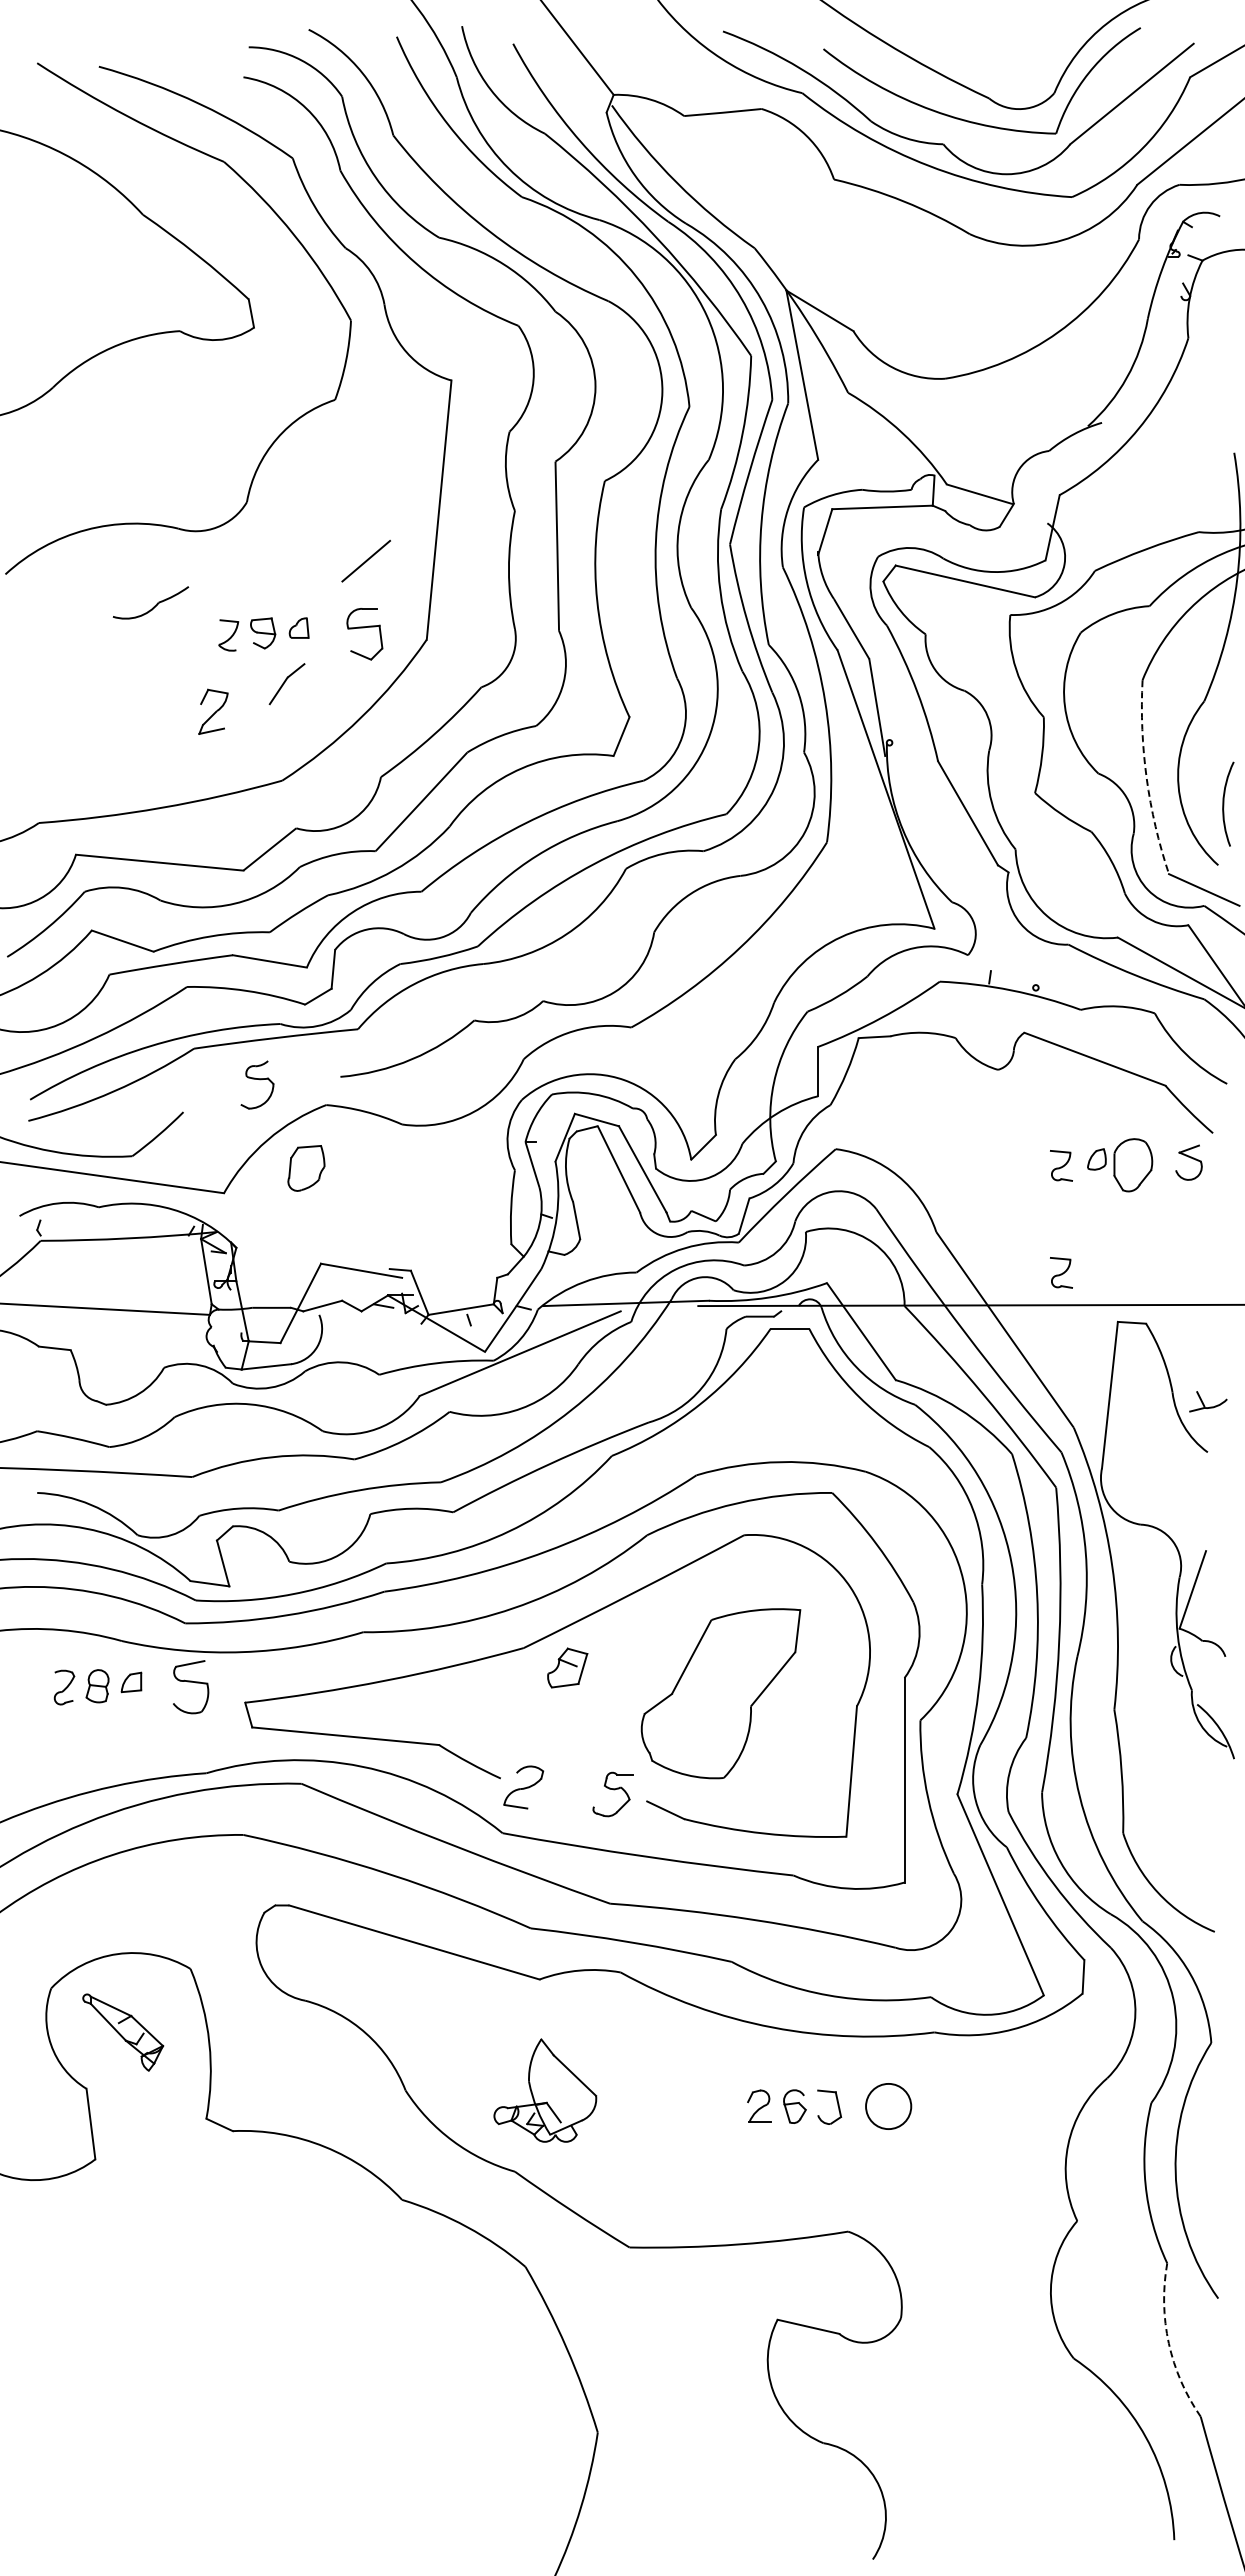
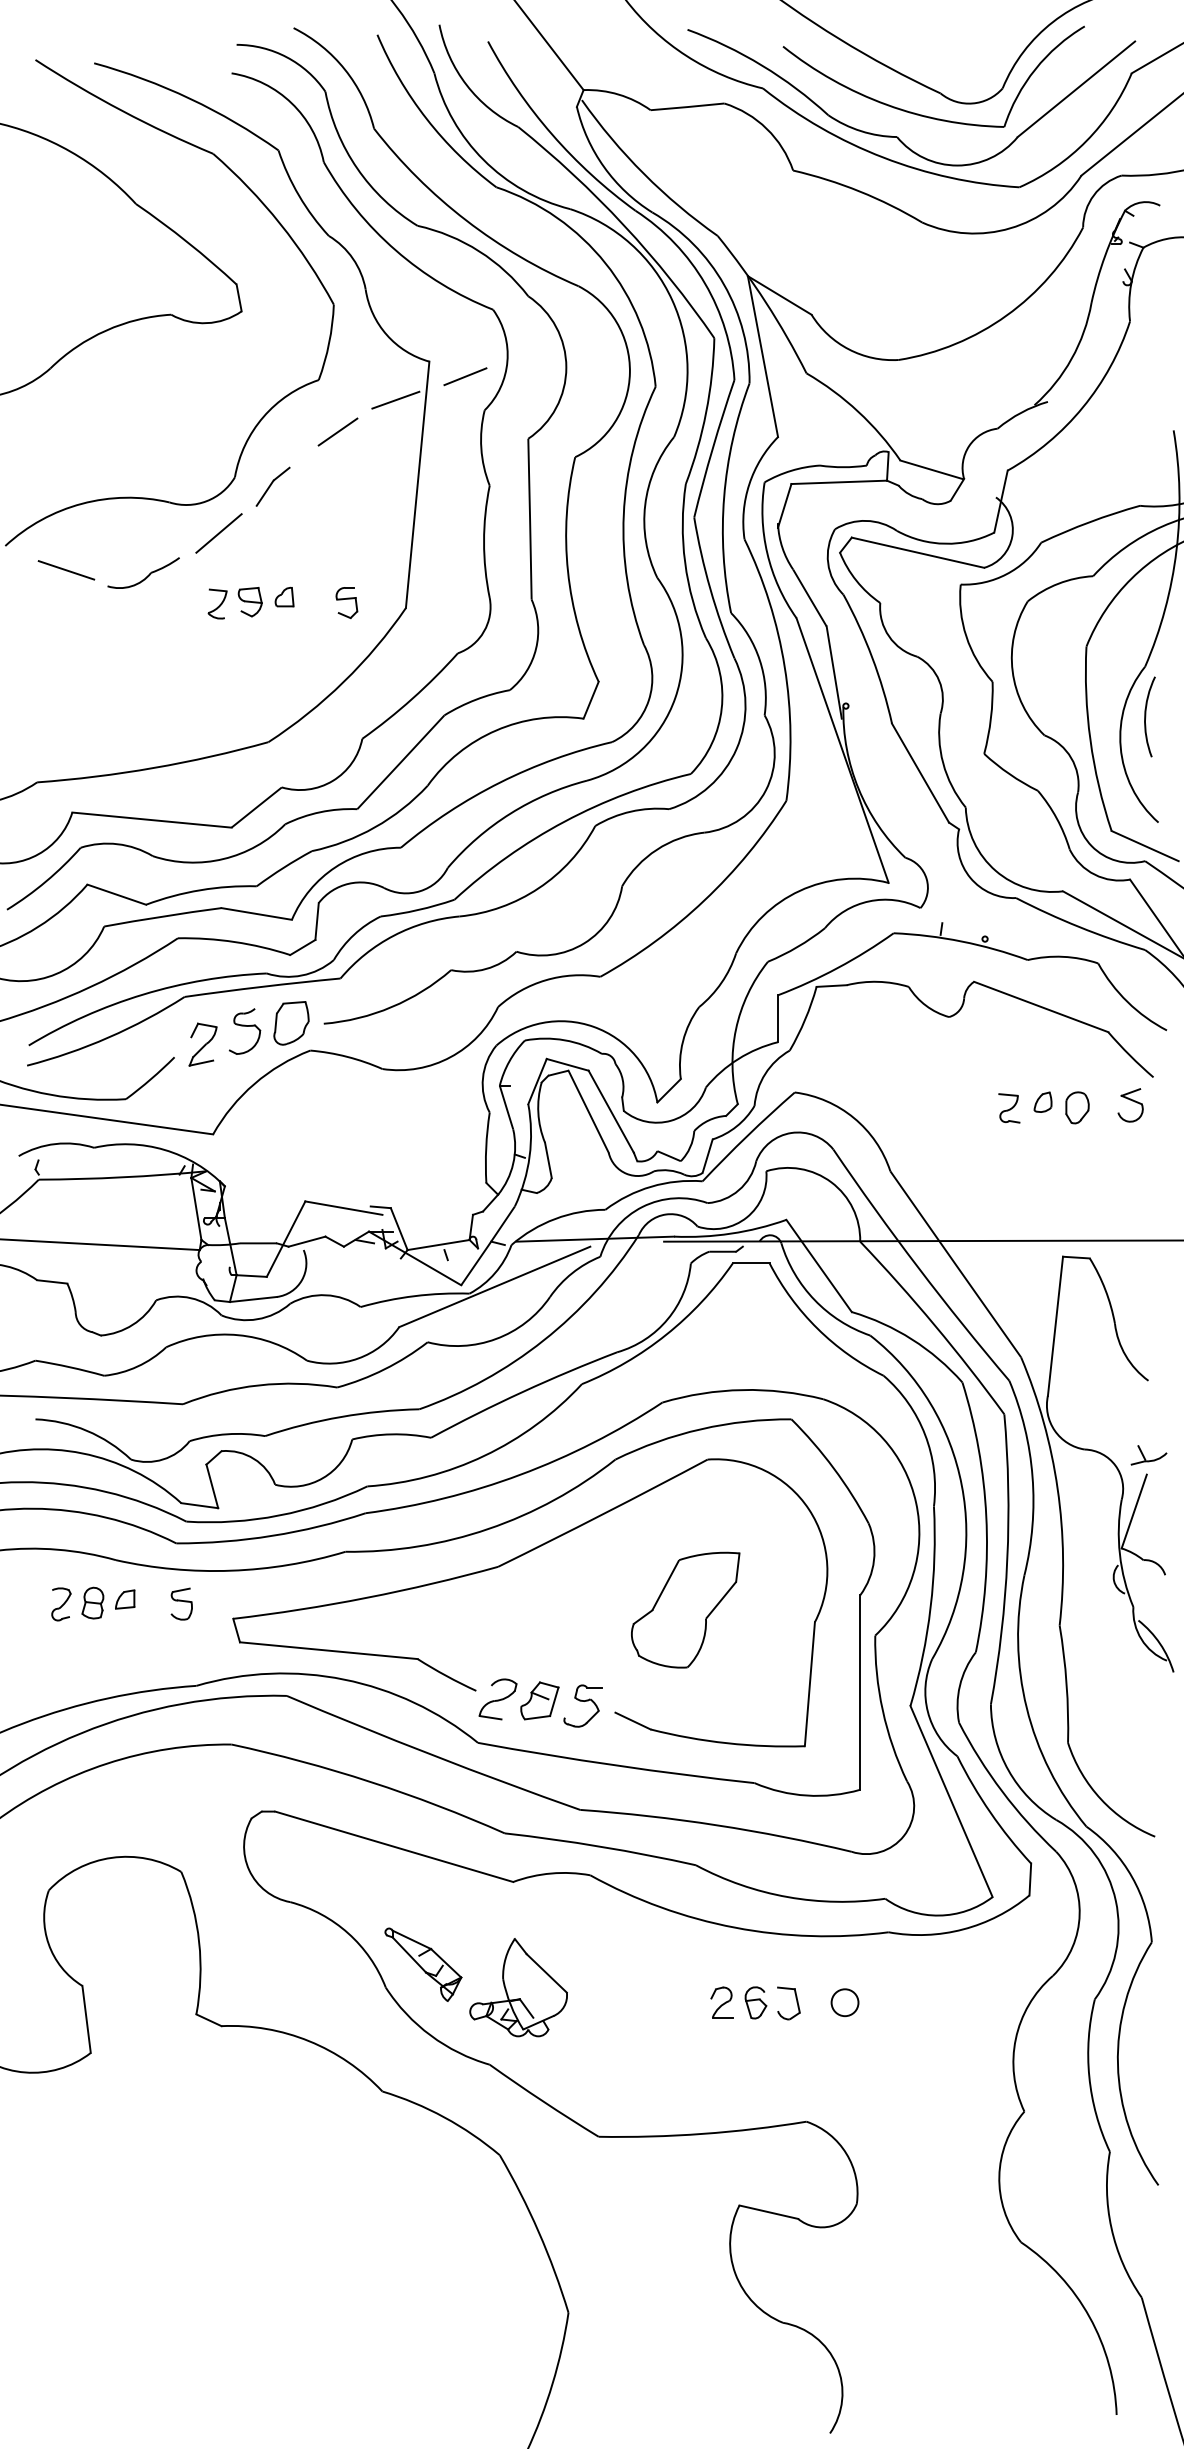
line: (489, 396) -> (465, 376), added
line: (415, 420) -> (395, 399), added
line: (355, 454) -> (338, 432), added
line: (365, 560) -> (218, 532), moved
line: (69, 599) -> (66, 569), added
part: (364, 634) -> (346, 603), size x0.62
part: (286, 684) -> (272, 487), moved
part: (213, 711) -> (203, 1044), moved
arc: (1146, 778) -> (1090, 740), dashed -> solid
arc: (1224, 803) -> (1146, 716), moved
part: (1132, 1165) -> (1076, 1108), size x0.62
part: (306, 1168) -> (291, 1023), moved
part: (1061, 1272) -> (1009, 1209), removed
part: (1208, 1401) -> (1149, 1455), moved
part: (567, 1667) -> (539, 1700), moved
part: (190, 1687) -> (181, 1604), size x0.62
part: (720, 1693) -> (685, 1610), size x0.71
part: (123, 2032) -> (423, 1964), moved
circle: (888, 2106) -> (844, 2002), size x0.62
arc: (1168, 2343) -> (1111, 2228), dashed -> solid

